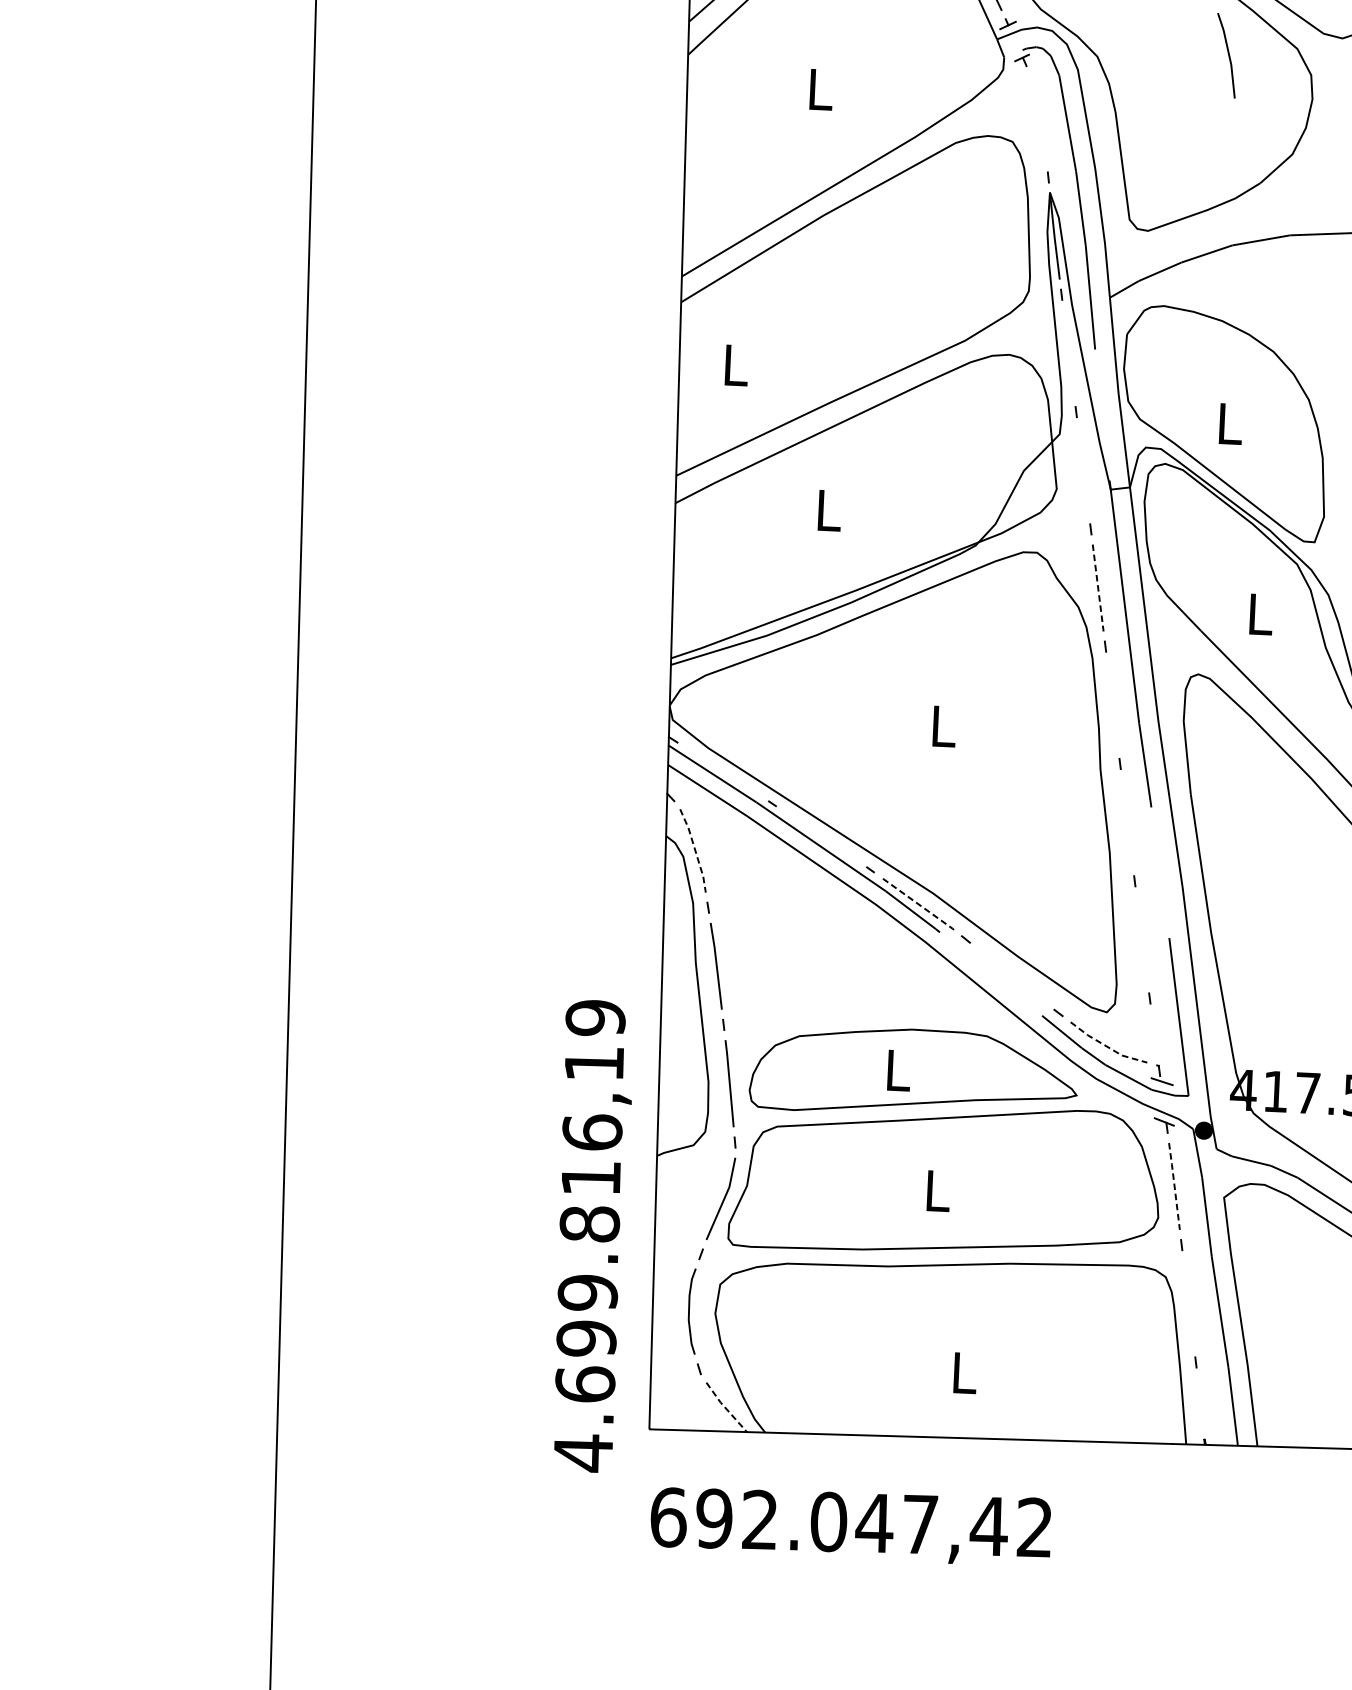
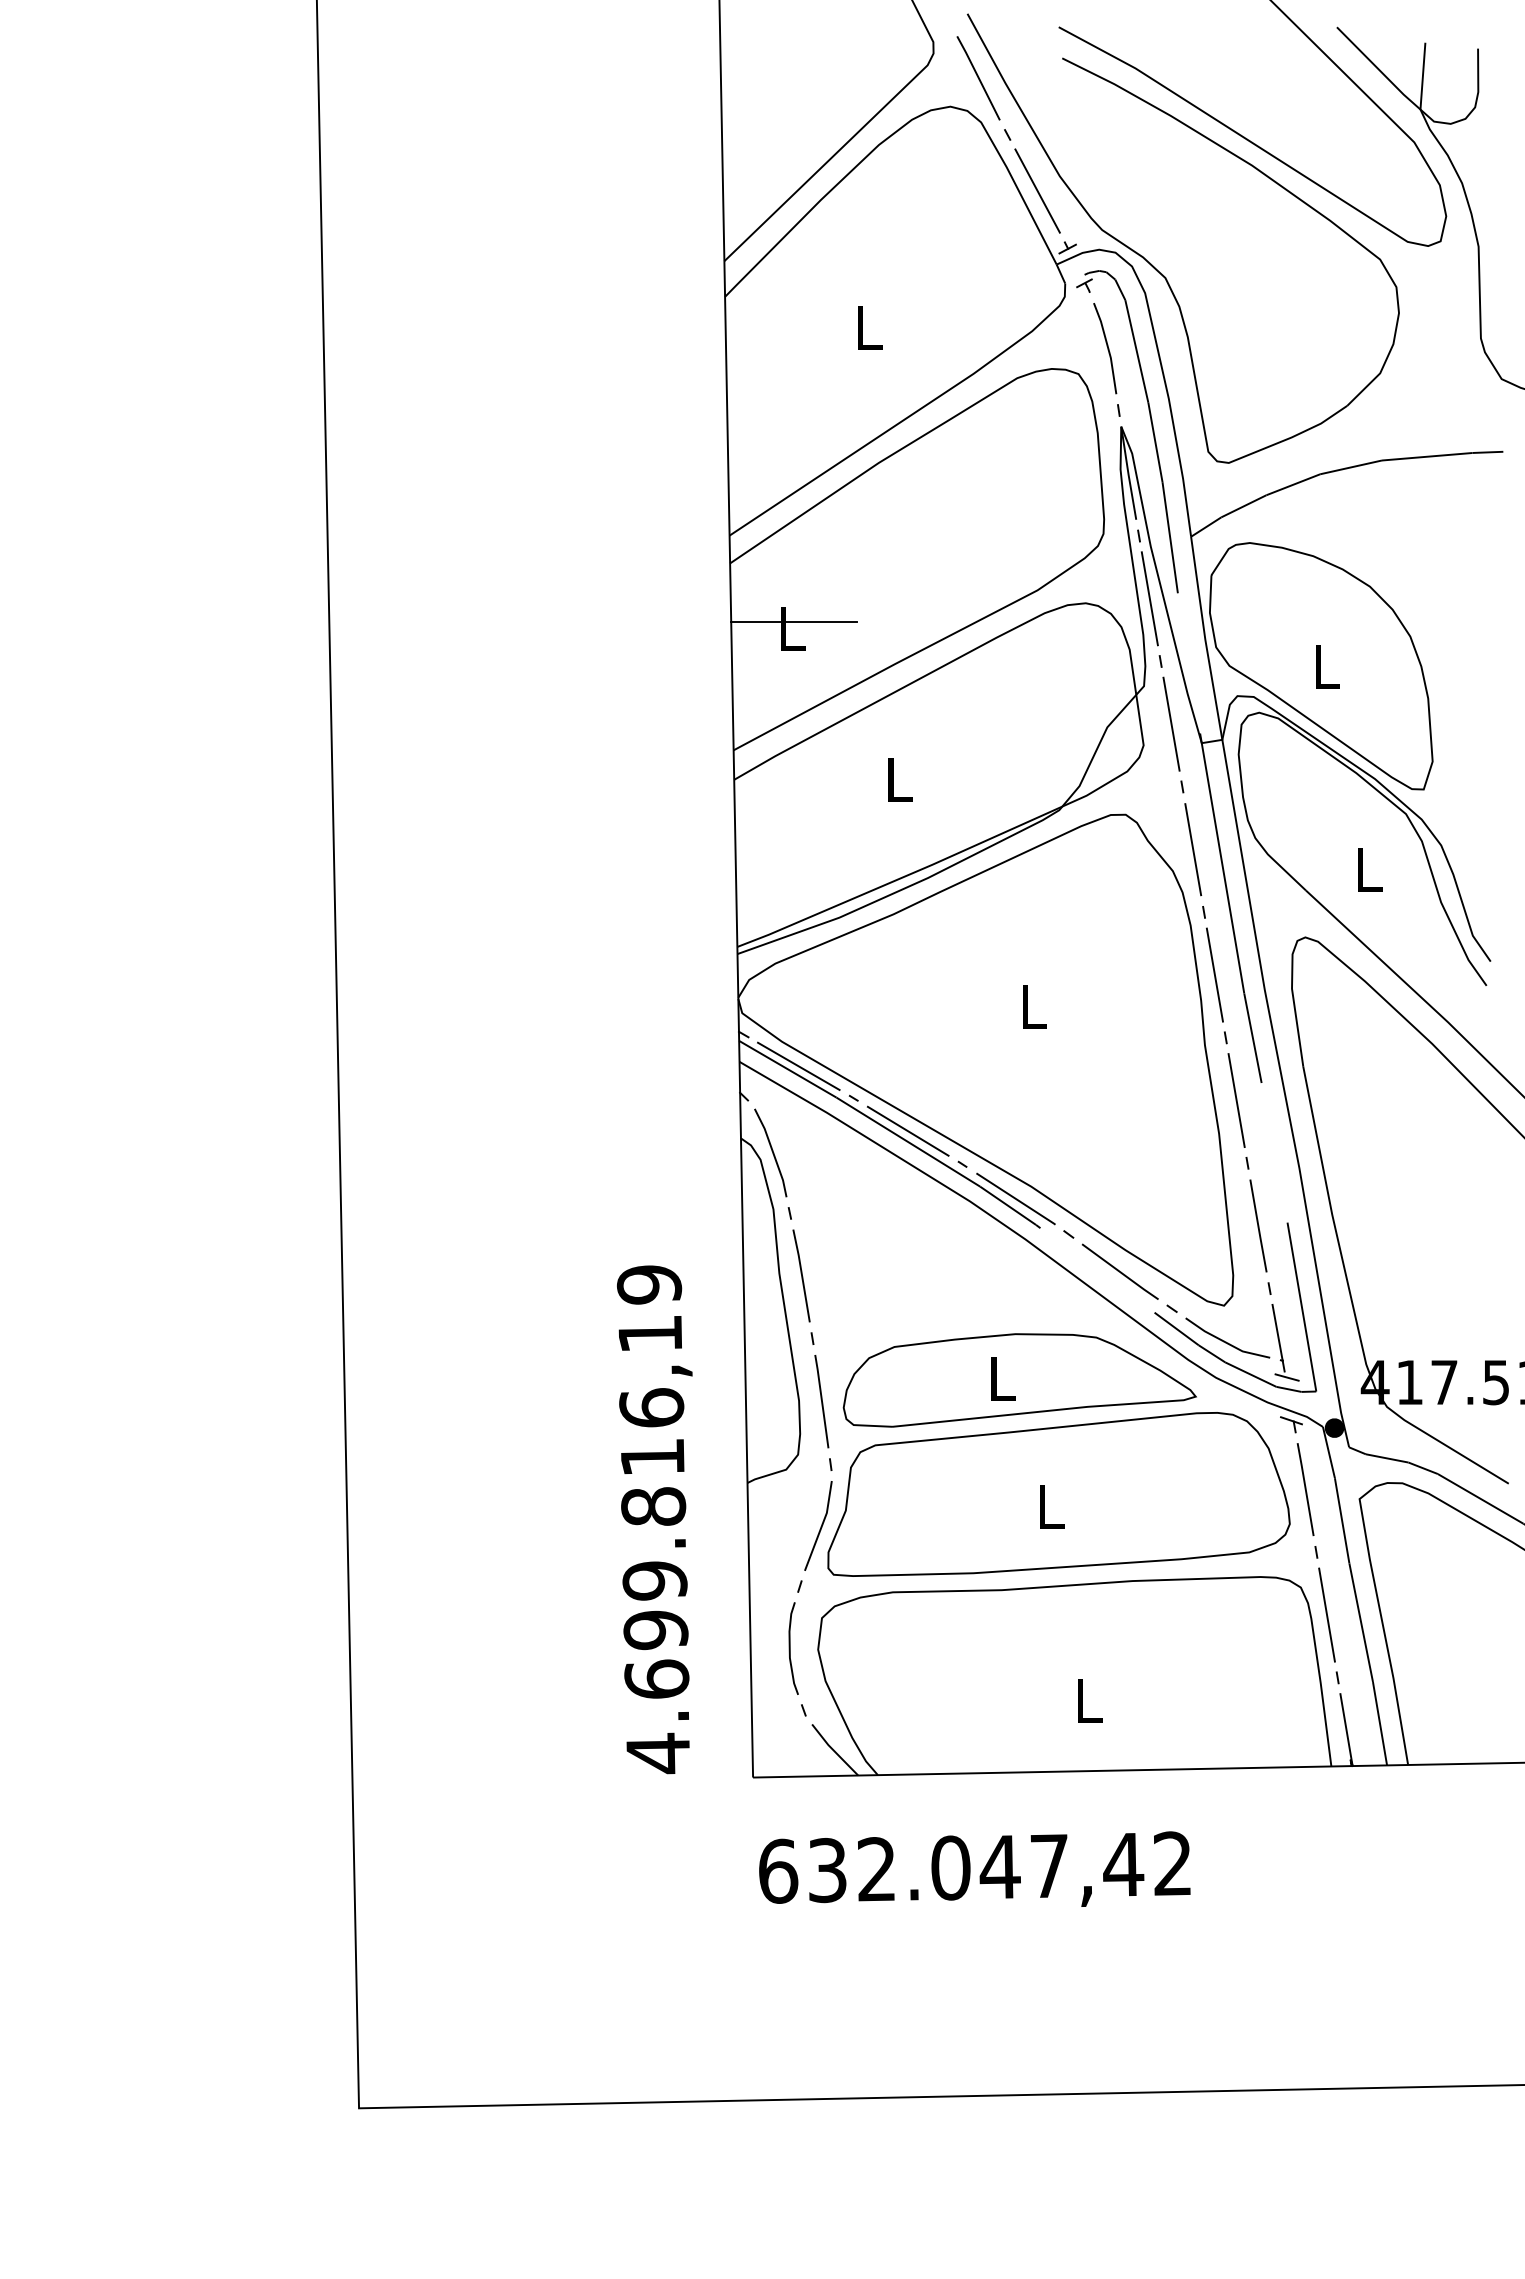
line: (1228, 55) -> (1107, 348), moved
line: (1068, 353) -> (1149, 598), added
line: (737, 358) -> (793, 621), added
line: (1083, 470) -> (1171, 723), added
line: (1098, 588) -> (1193, 850), dashed -> solid
line: (1112, 704) -> (1214, 974), added
line: (722, 770) -> (798, 1065), added
line: (1127, 822) -> (1236, 1100), added
line: (820, 835) -> (907, 1130), added
line: (695, 850) -> (773, 1152), dashed -> solid
line: (918, 904) -> (1016, 1199), dashed -> solid
line: (1142, 939) -> (1258, 1225), added
line: (1011, 976) -> (1119, 1271), added
line: (1155, 1039) -> (1277, 1332), added
line: (1106, 1046) -> (1225, 1342), dashed -> solid
line: (1174, 1186) -> (1305, 1489), dashed -> solid
text: (590, 1235) -> (654, 1519), moved
line: (1188, 1303) -> (1326, 1614), added
line: (725, 1407) -> (833, 1750), dashed -> solid
line: (1201, 1411) -> (1346, 1730), added
text: (713, 1518) -> (826, 1870), 692.047,42 -> 632.047,42

